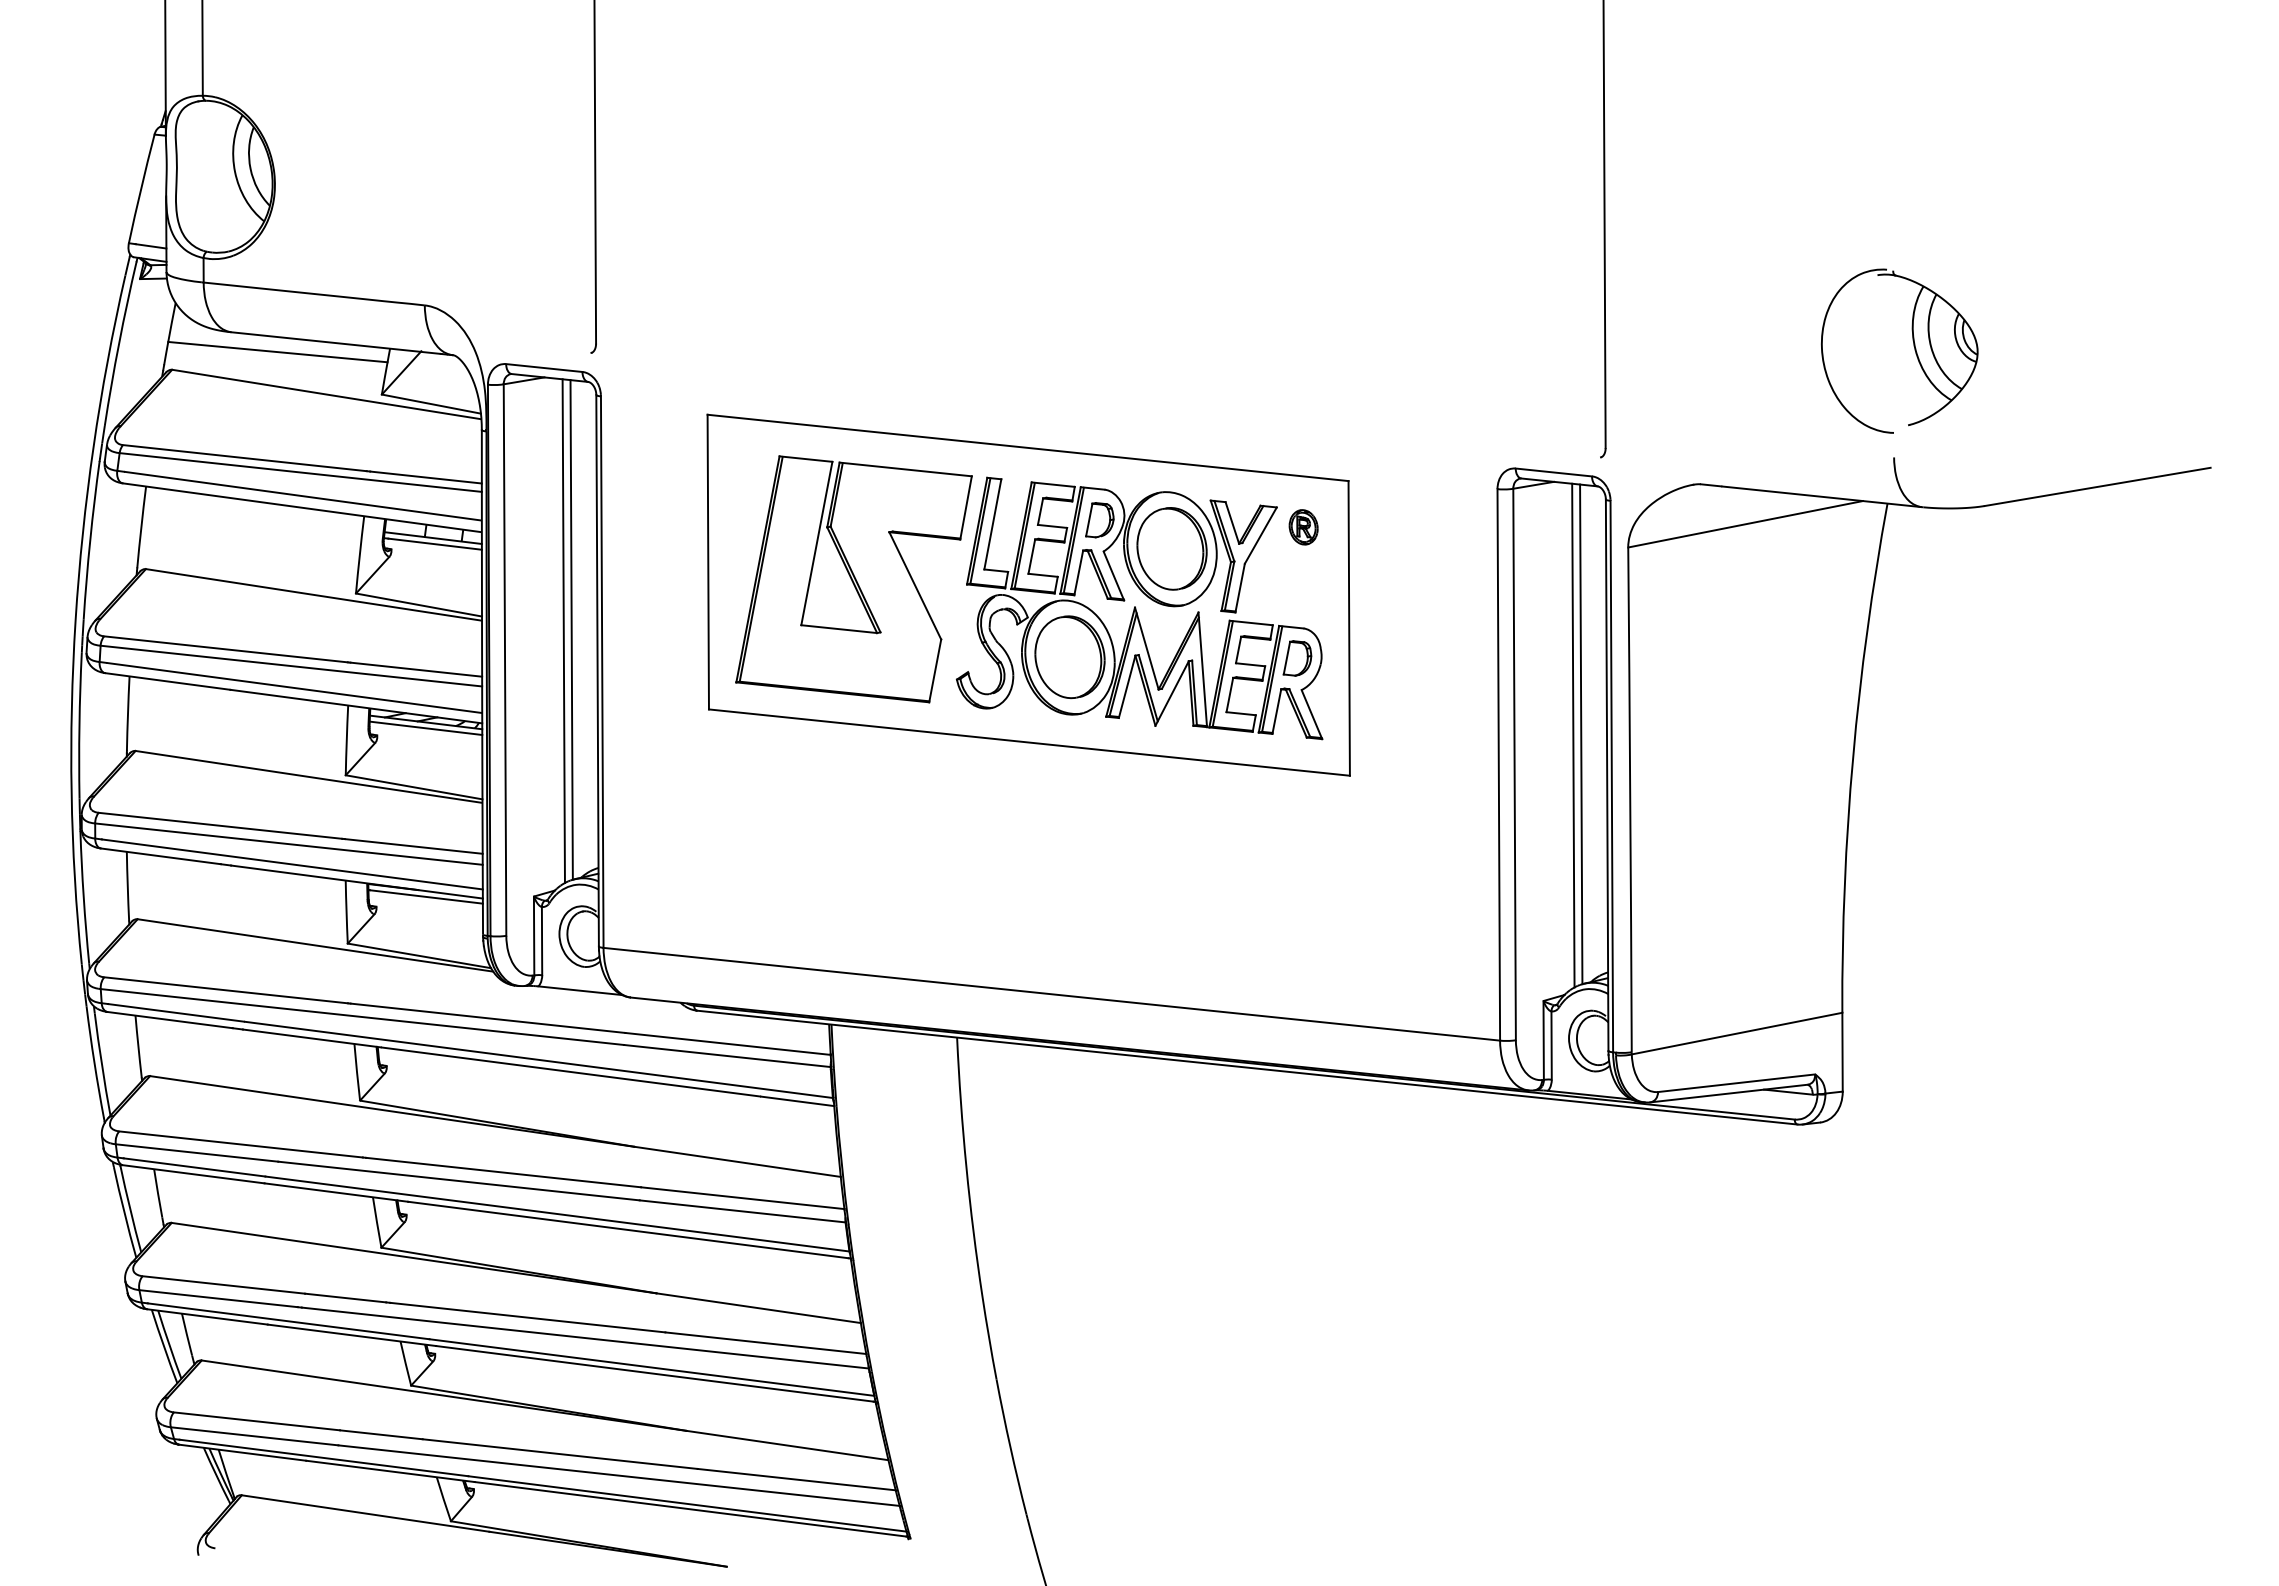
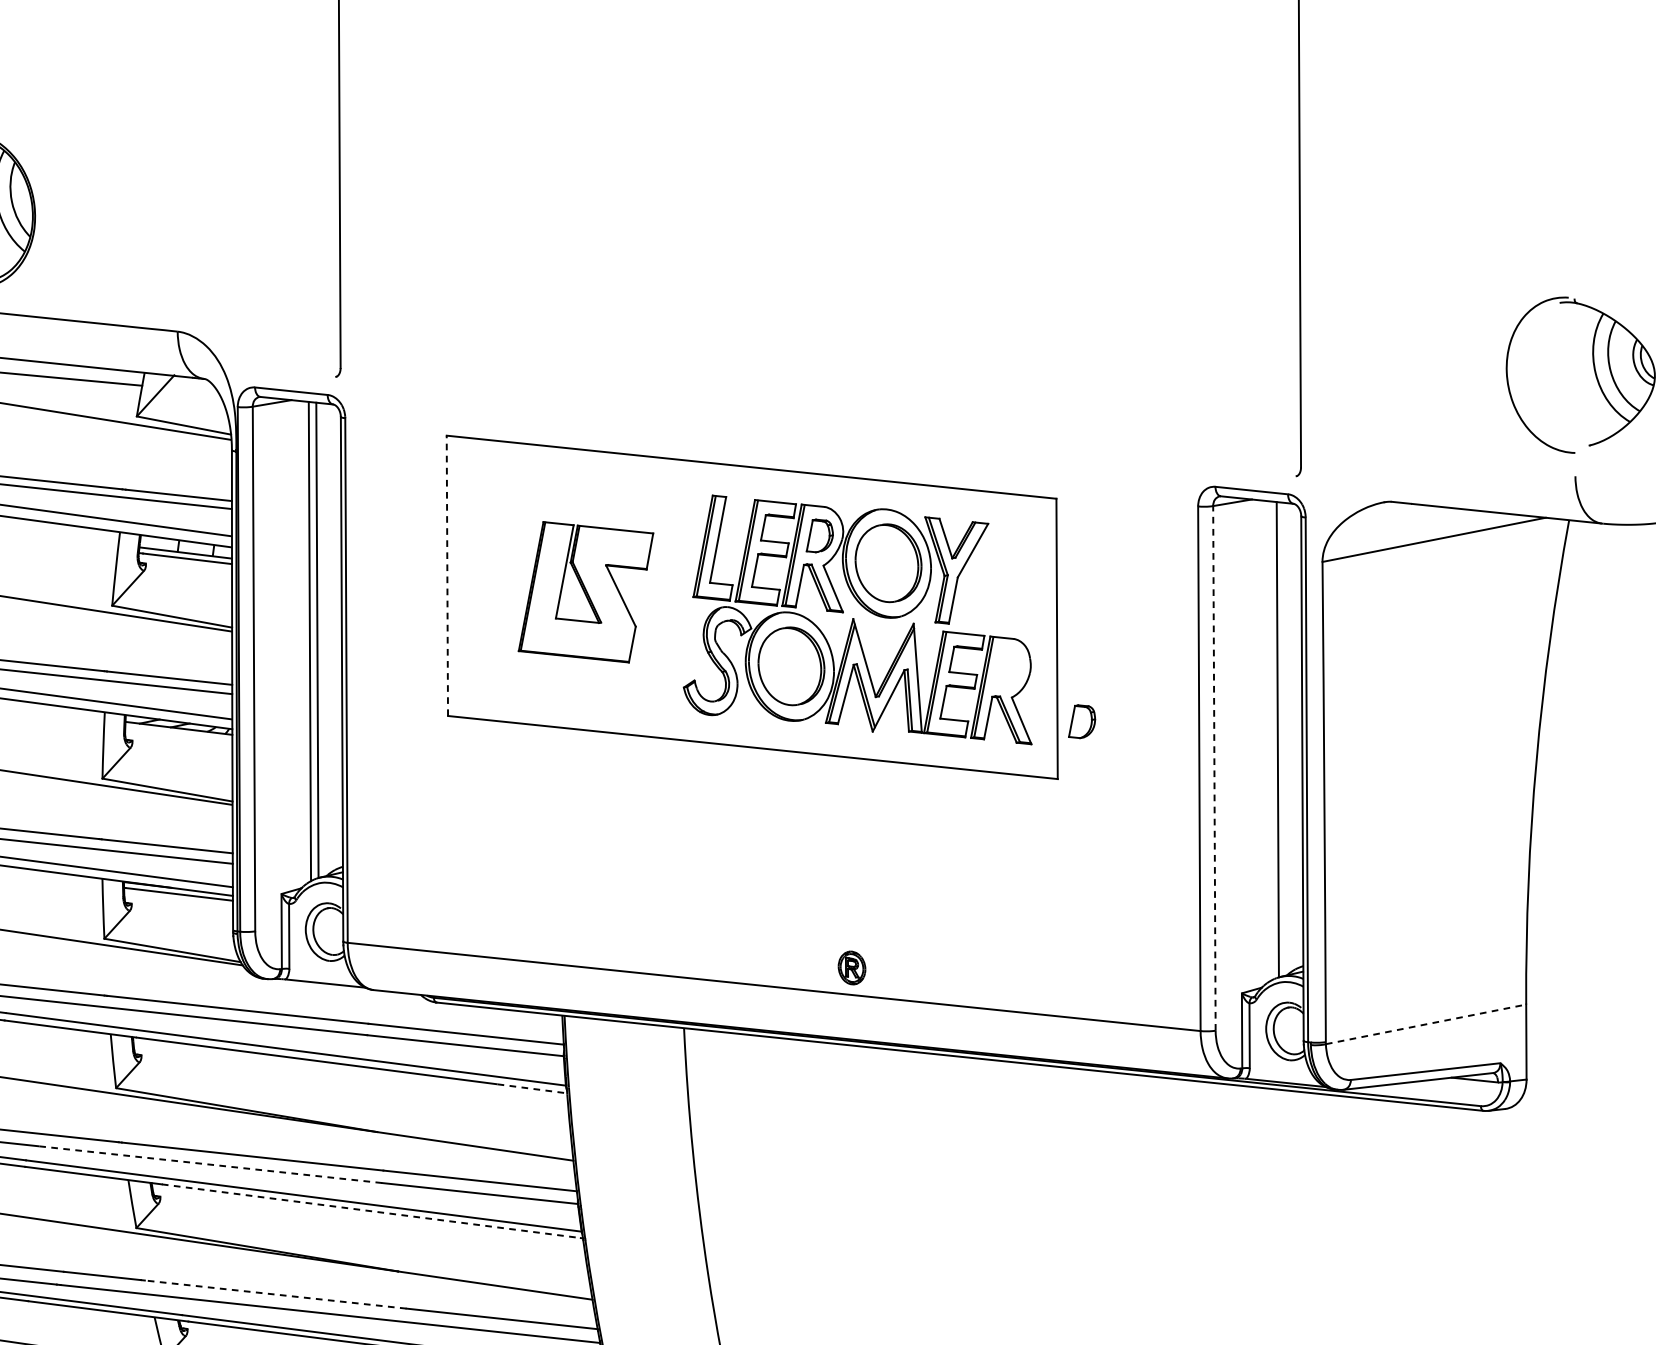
part: (1303, 527) -> (851, 968), moved
line: (708, 561) -> (447, 575), solid -> dashed
part: (853, 579) -> (585, 592), size x0.6
part: (1297, 658) -> (1082, 721), moved
line: (426, 728) -> (179, 734), removed
line: (1573, 735) -> (1270, 740), removed
line: (1514, 764) -> (1214, 768), solid -> dashed
line: (1737, 1033) -> (1426, 1024), solid -> dashed
line: (797, 1101) -> (532, 1088), solid -> dashed
line: (458, 1181) -> (209, 1165), solid -> dashed
line: (628, 1230) -> (371, 1211), solid -> dashed
line: (527, 1317) -> (275, 1294), solid -> dashed

